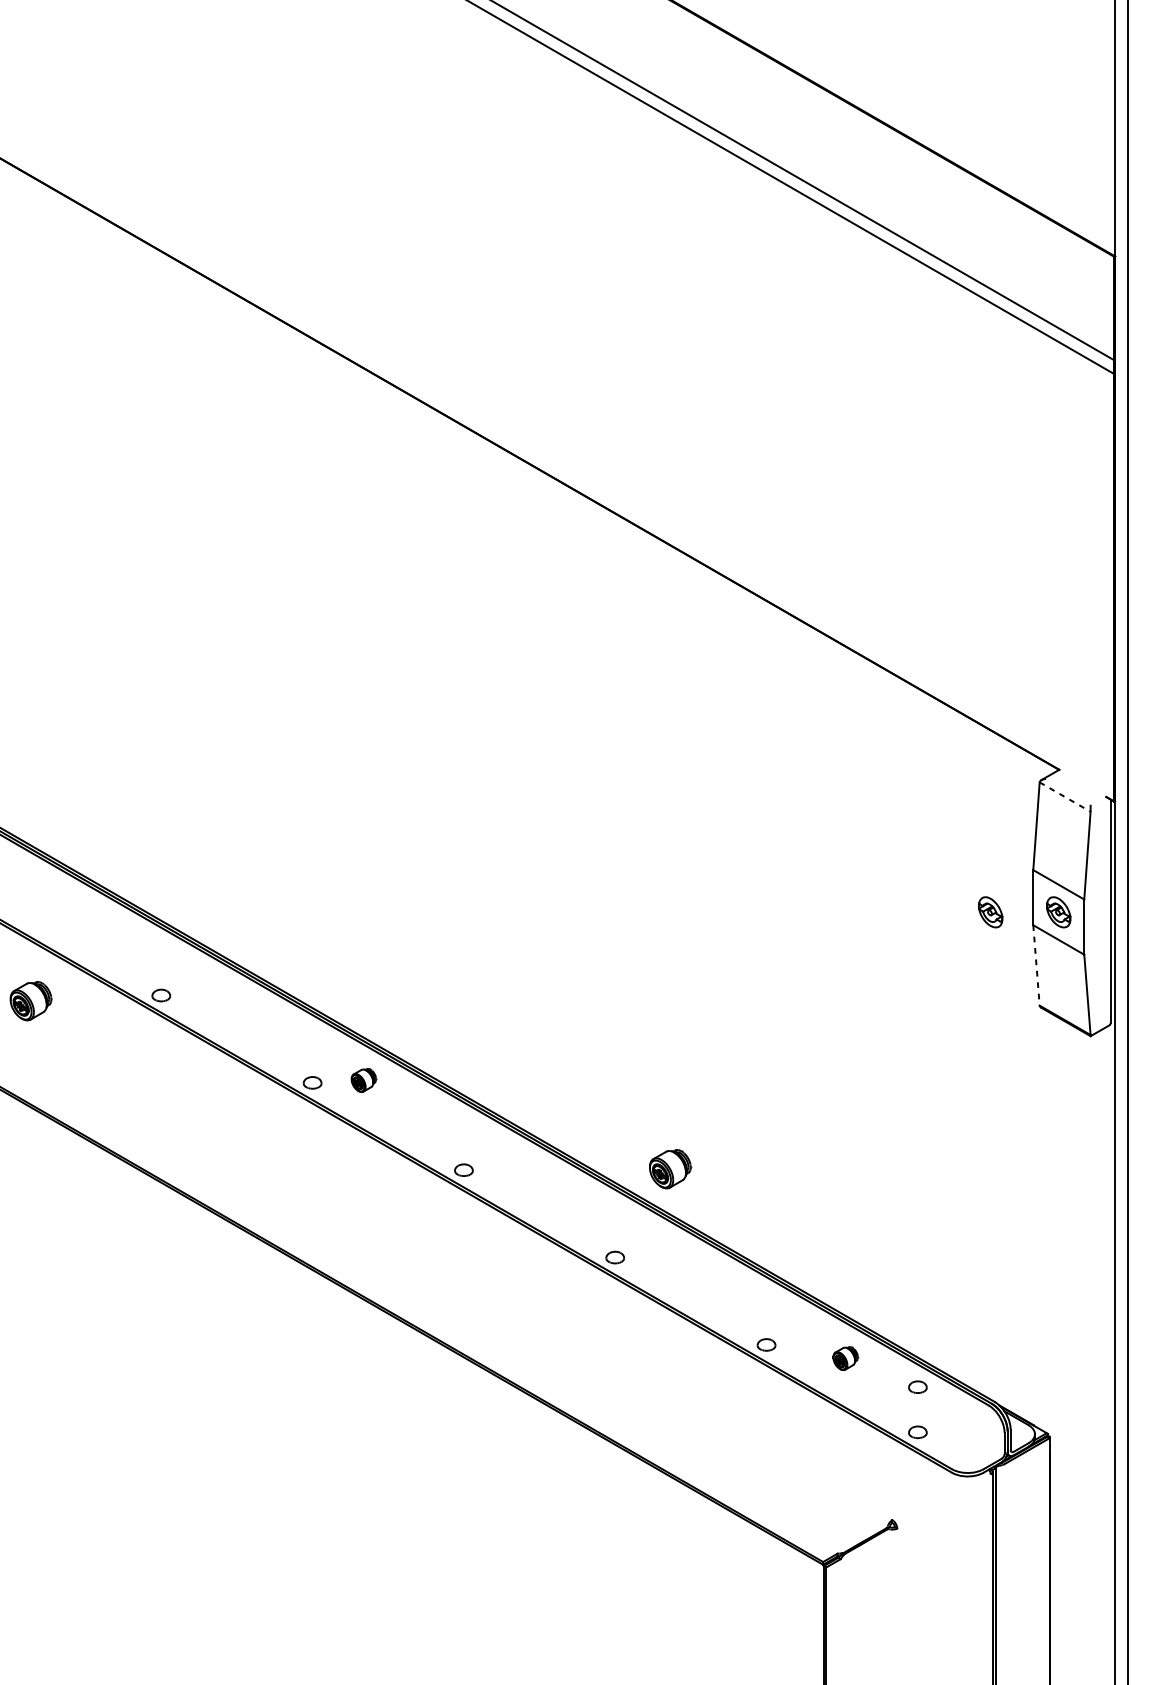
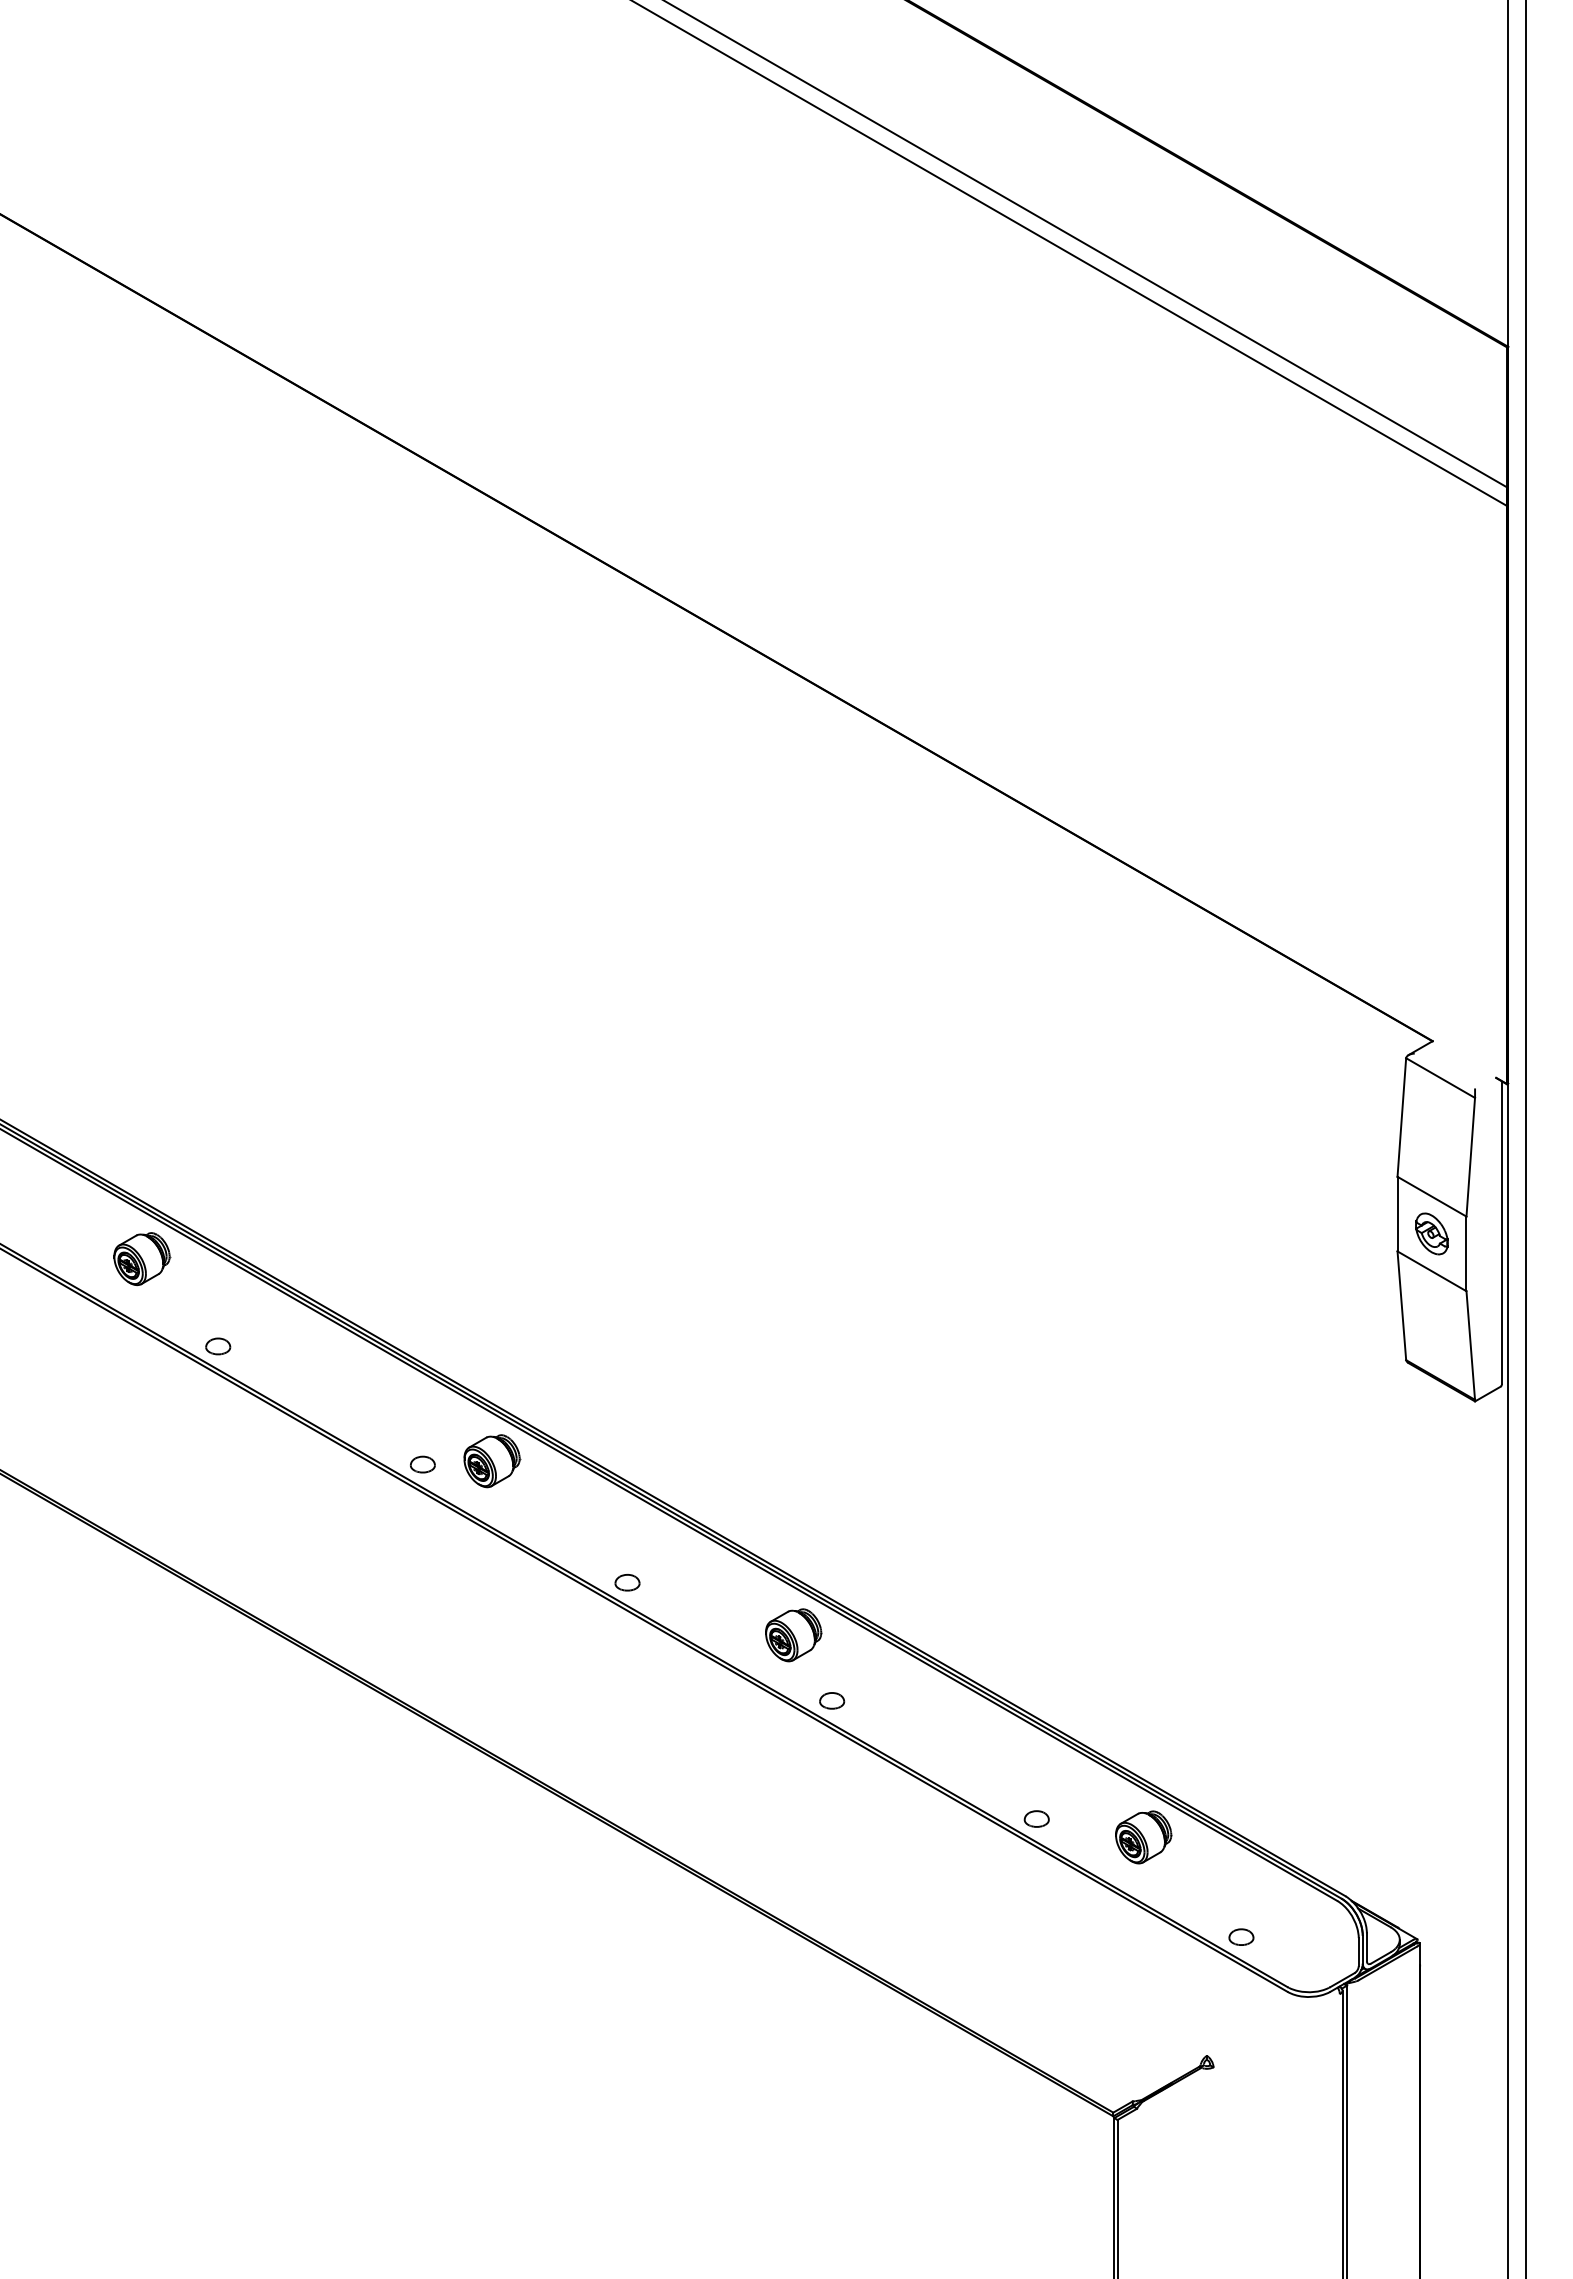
line: (1065, 797) -> (1440, 1078), dashed -> solid
part: (990, 912) -> (1339, 1233), removed
line: (1036, 965) -> (1401, 1305), dashed -> solid
part: (31, 1001) -> (142, 1259), moved
part: (364, 1080) -> (492, 1461), size x1.67
part: (670, 1169) -> (793, 1635), moved
part: (845, 1358) -> (1143, 1837), size x1.67
part: (917, 1386) -> (1241, 1875), removed

